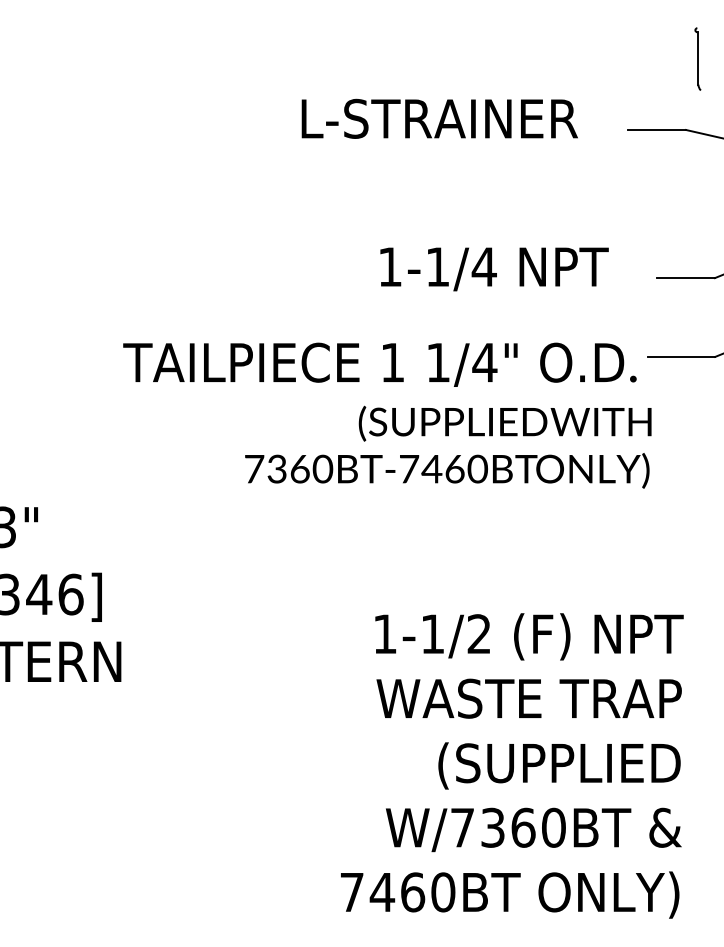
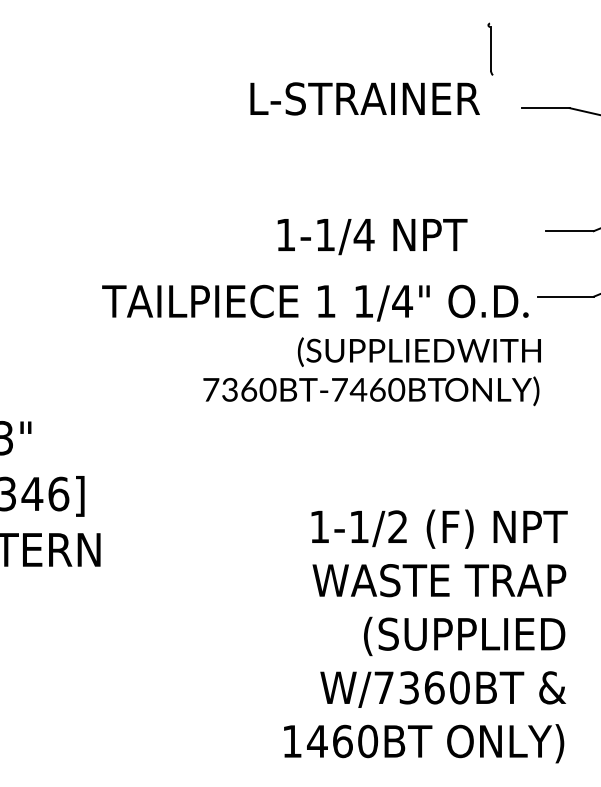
part: (697, 58) -> (490, 48), moved
text: (494, 270) -> (372, 237), moved
text: (352, 892) -> (292, 741), 7460BT -> 1460BT

